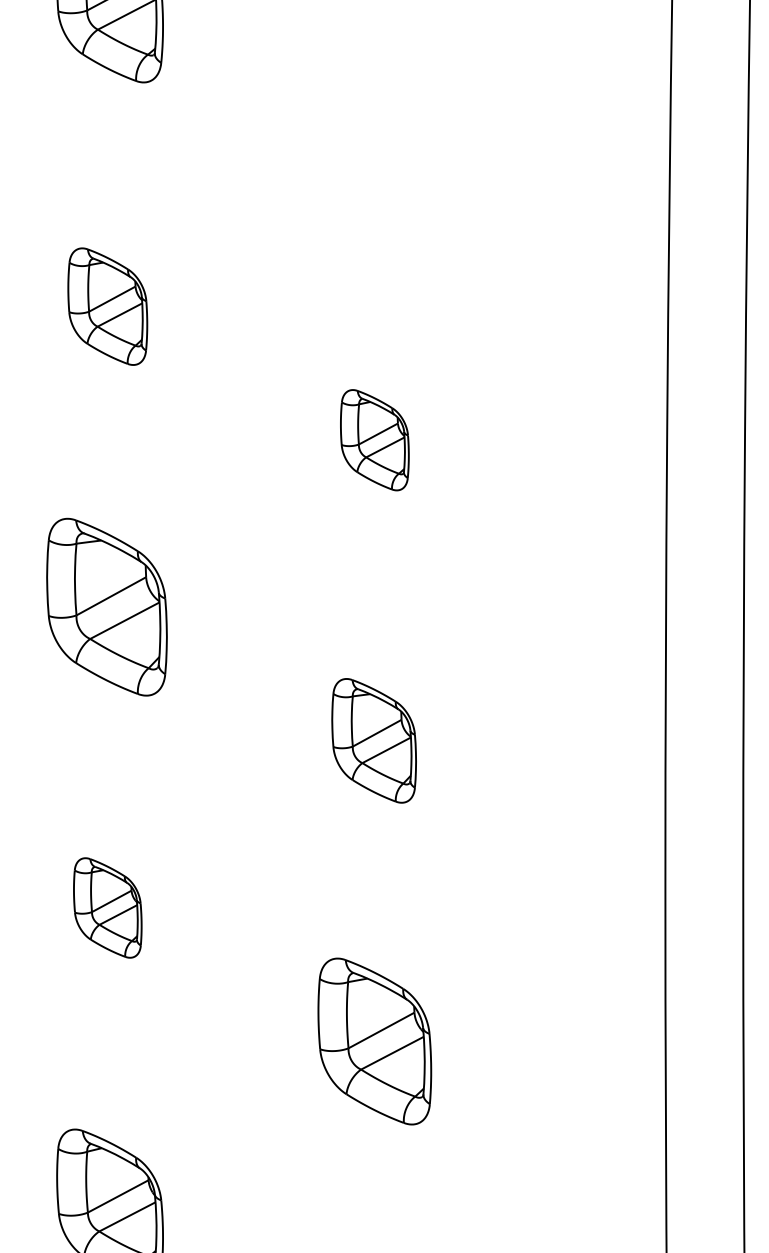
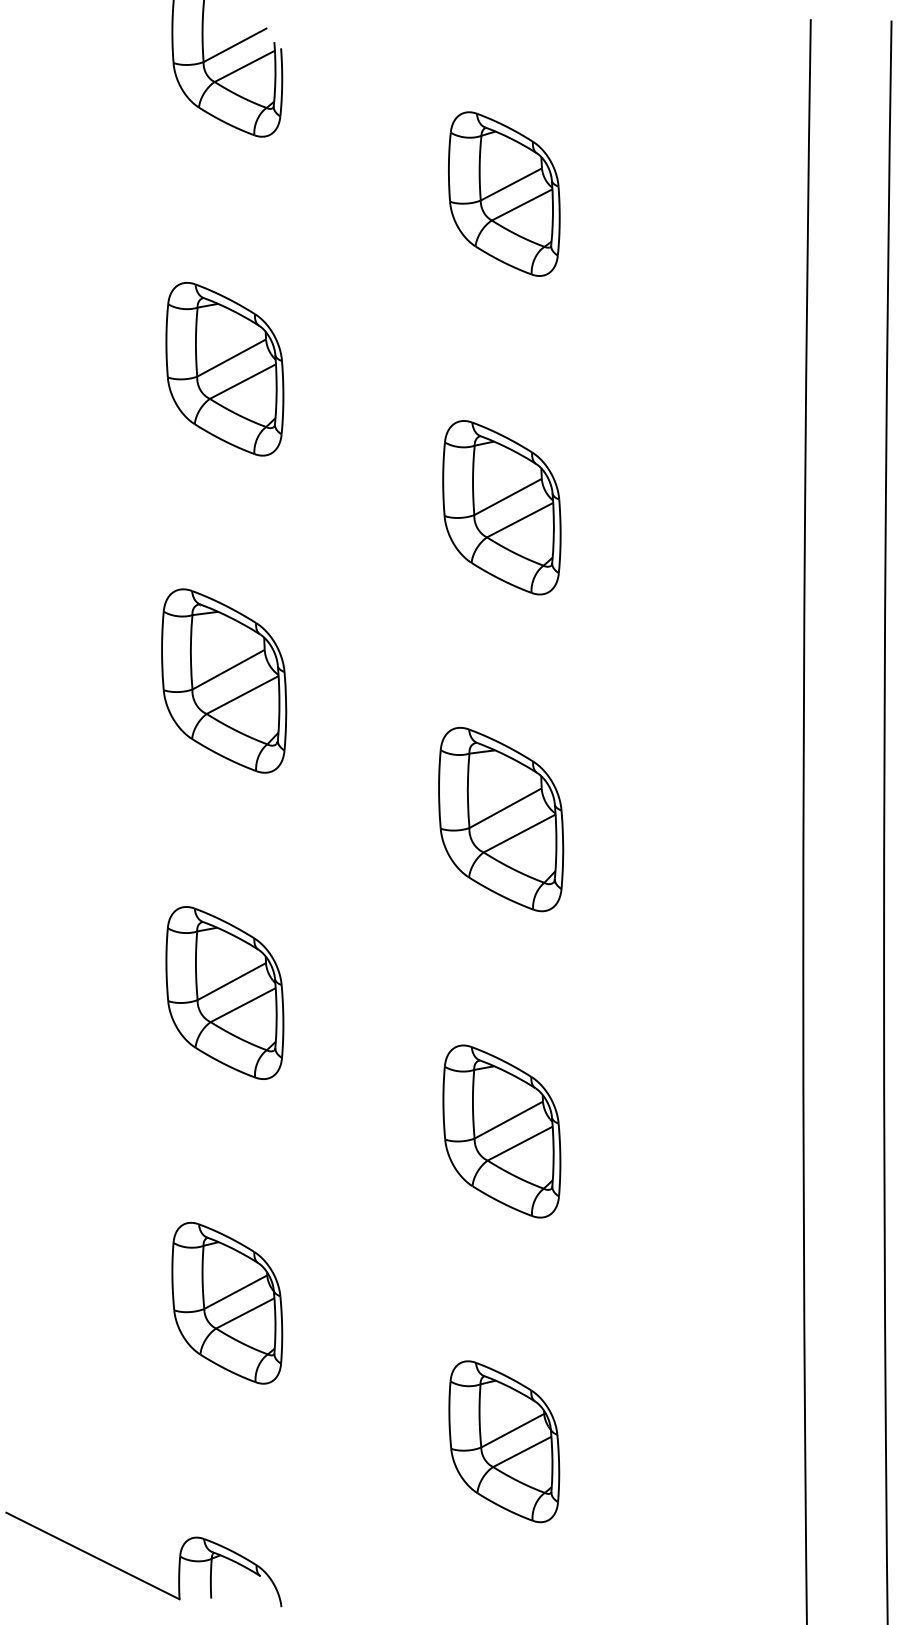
part: (377, 137) -> (504, 193), added
part: (107, 306) -> (224, 369), size x1.43
part: (374, 439) -> (501, 507), size x1.67
part: (374, 740) -> (501, 819), size x1.43
part: (107, 907) -> (224, 992), size x1.67

